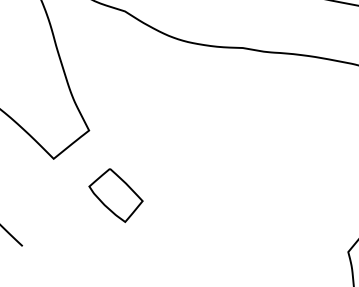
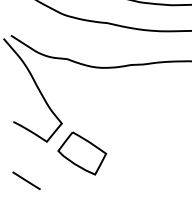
part: (116, 195) -> (82, 153), size x1.67

